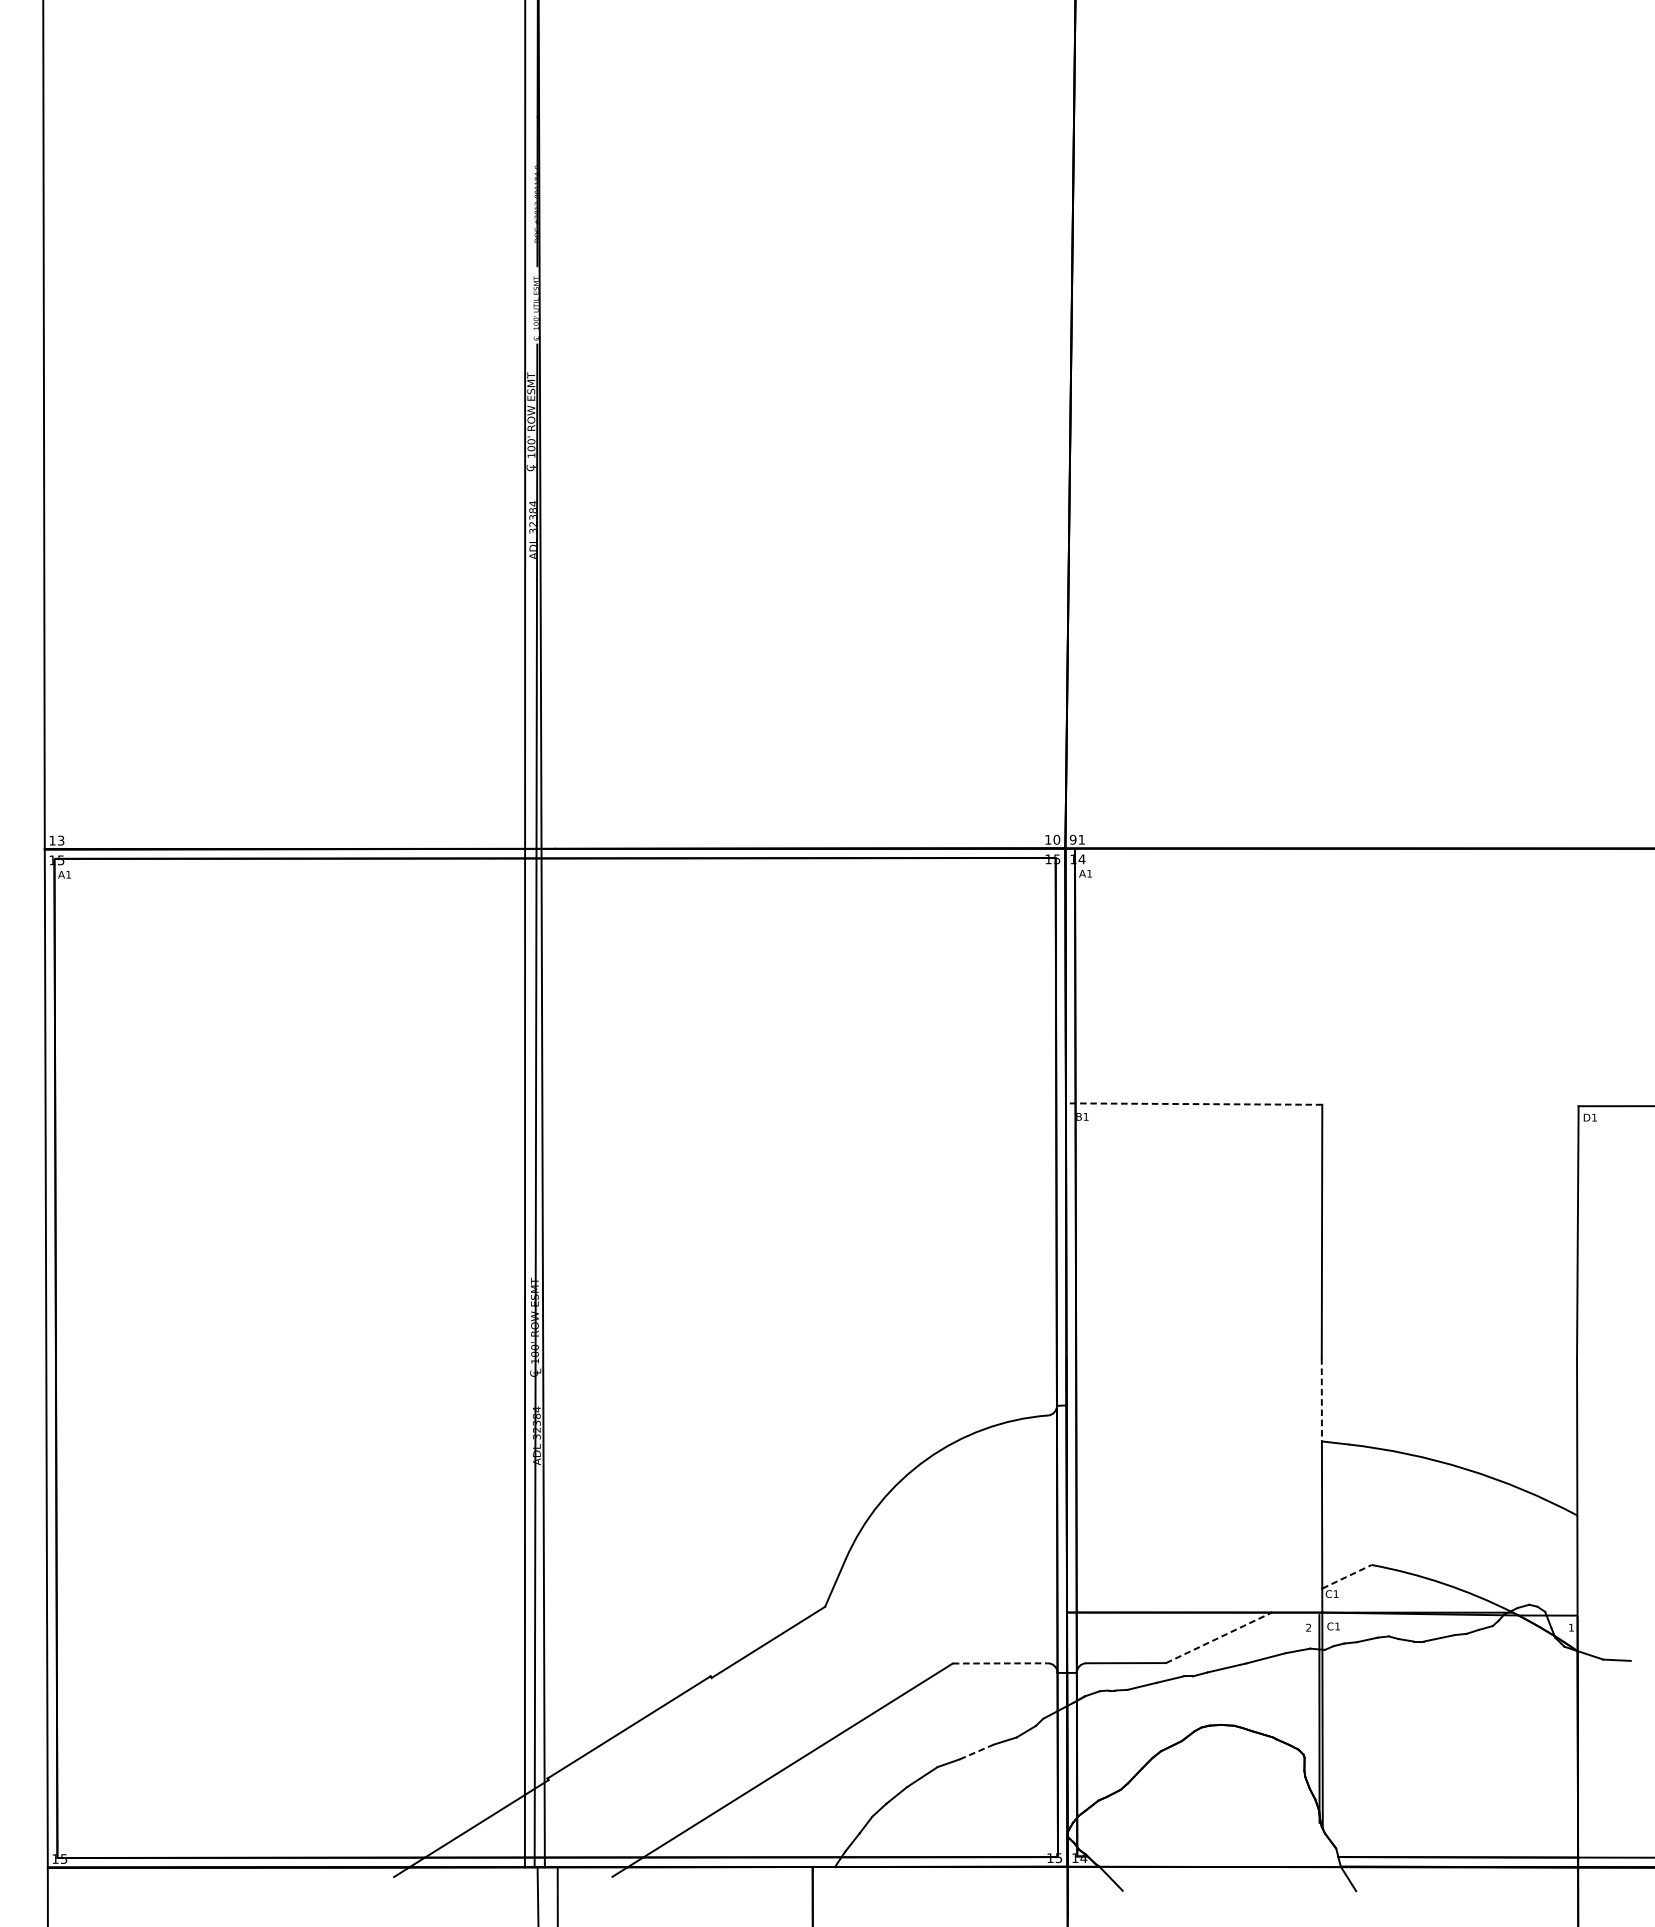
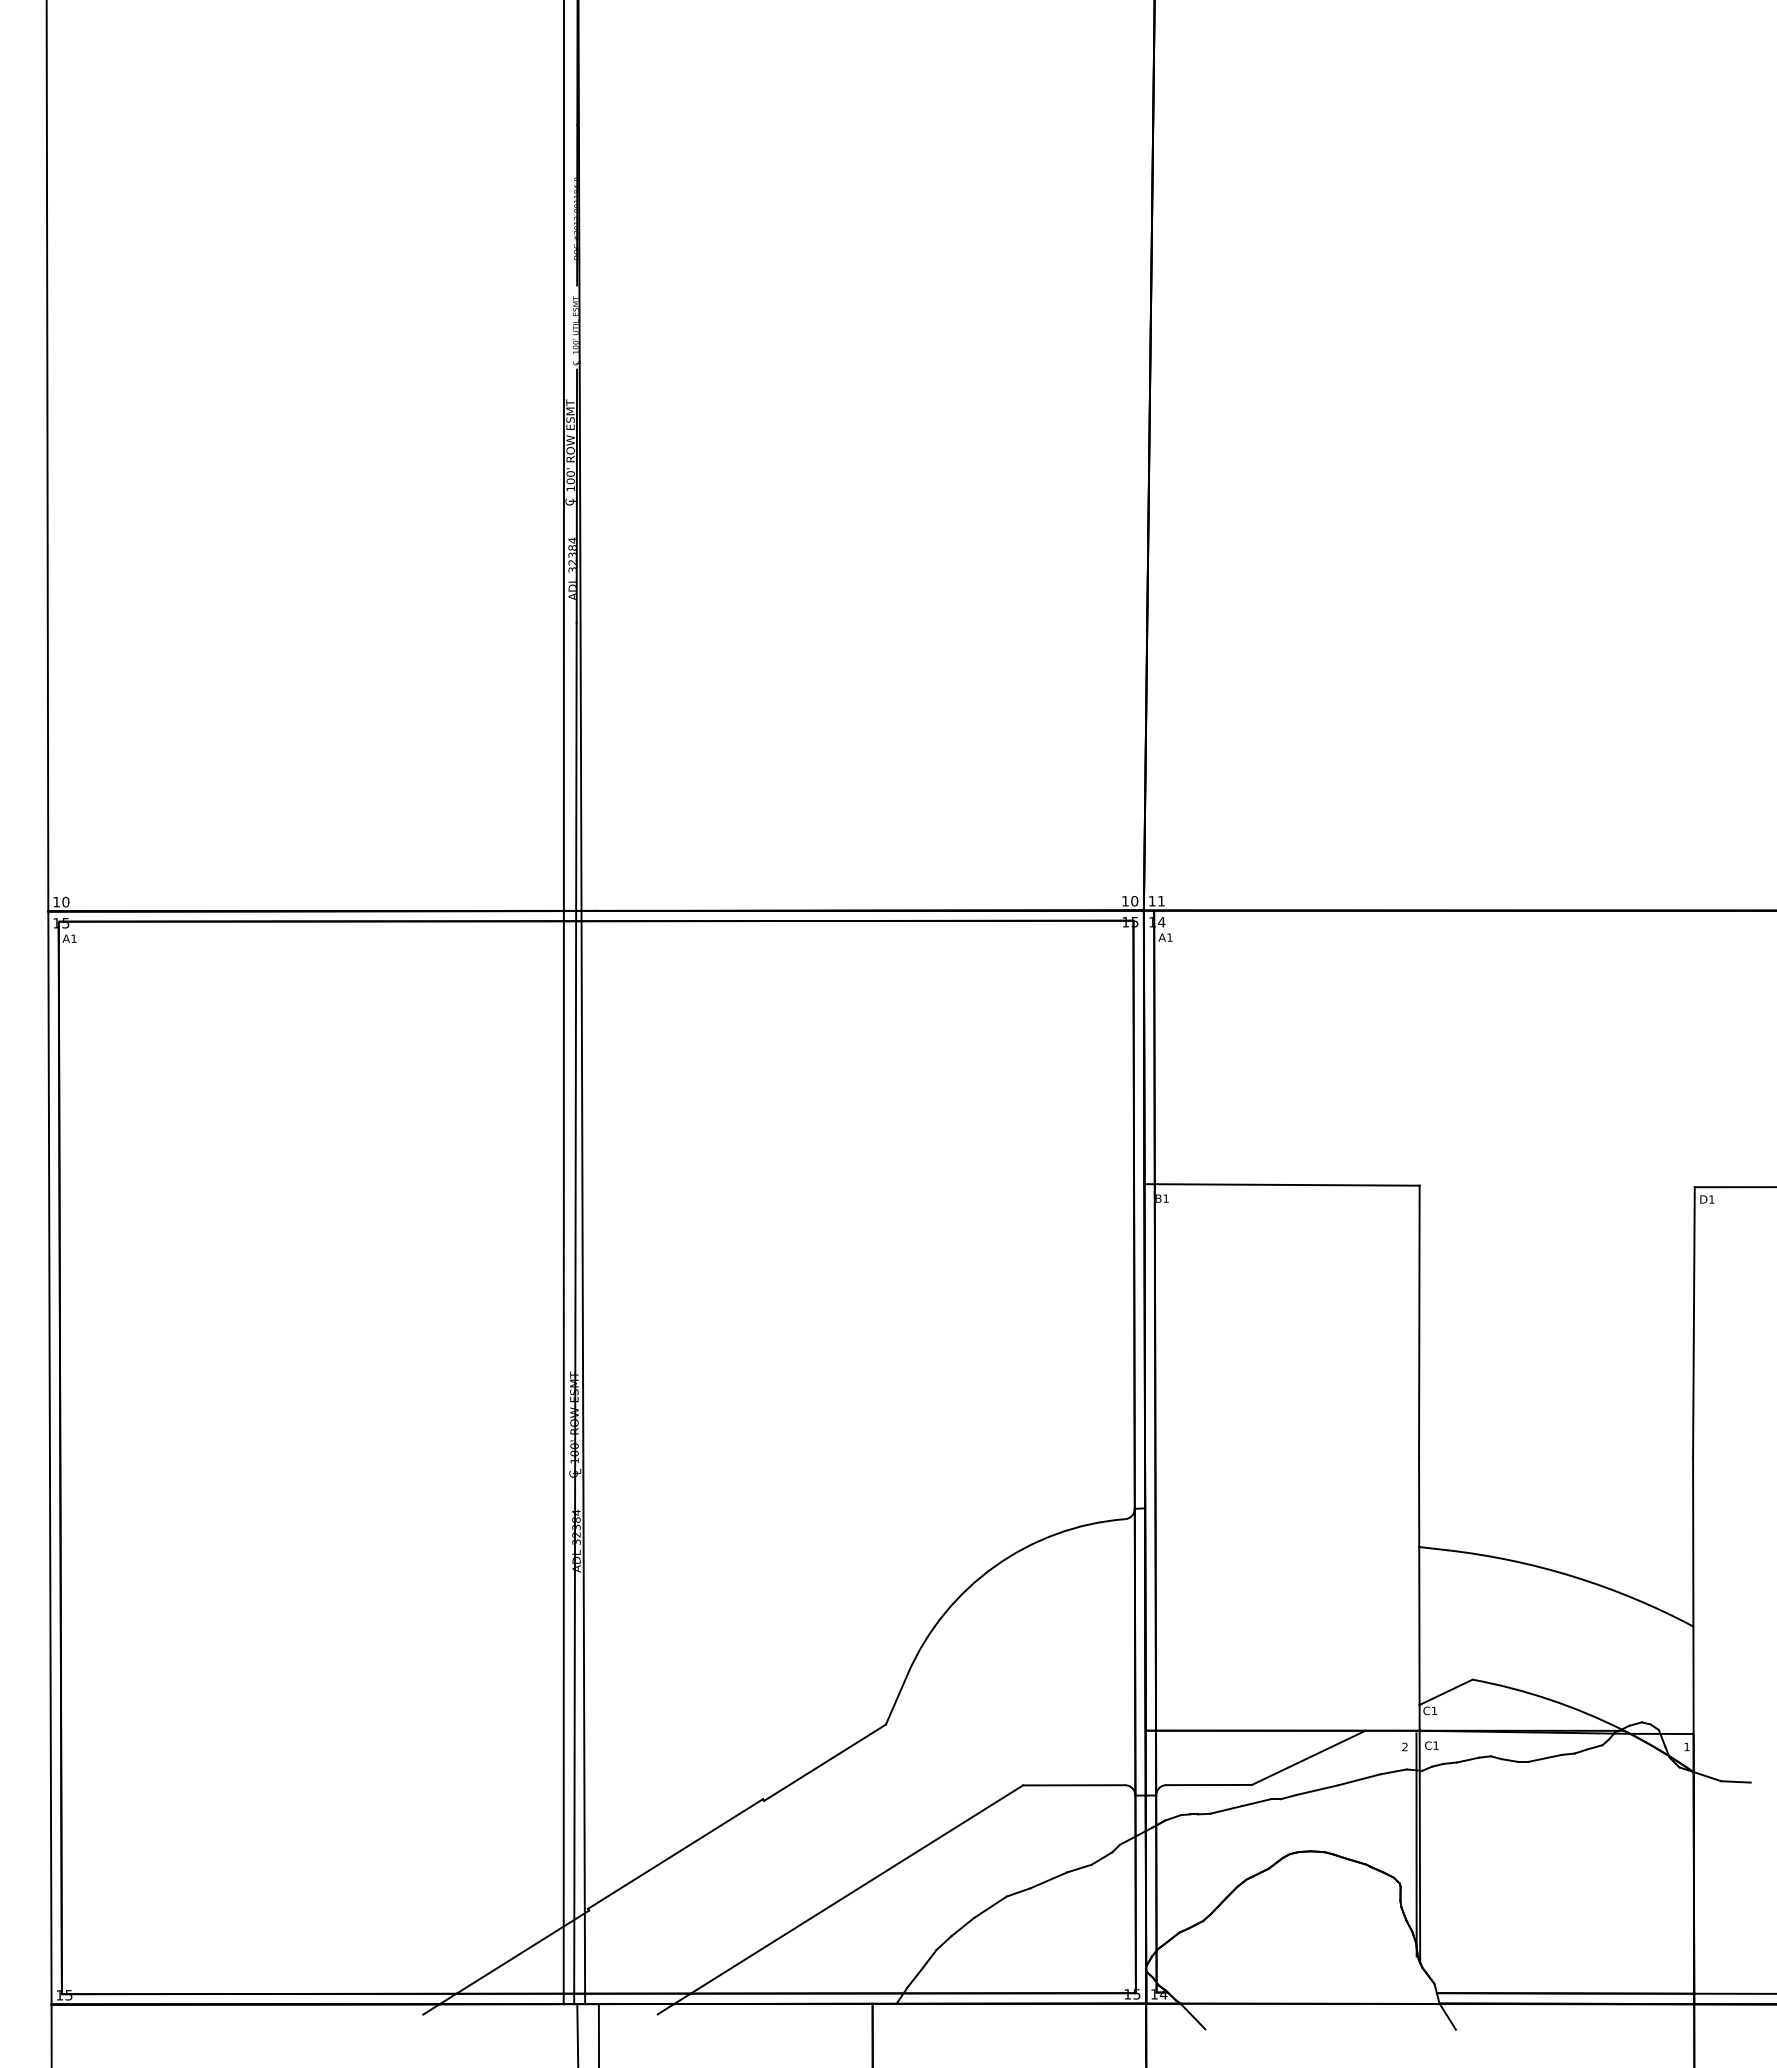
text: (60, 840) -> (65, 901), 13 -> 10
text: (1072, 840) -> (1151, 901), 91 -> 11
line: (1194, 1103) -> (1282, 1184), dashed -> solid
line: (1322, 1399) -> (1419, 1502), dashed -> solid
line: (1347, 1576) -> (1446, 1692), dashed -> solid
line: (1218, 1637) -> (1308, 1757), dashed -> solid
line: (1000, 1663) -> (1074, 1785), dashed -> solid
line: (976, 1752) -> (1048, 1880), dashed -> solid

